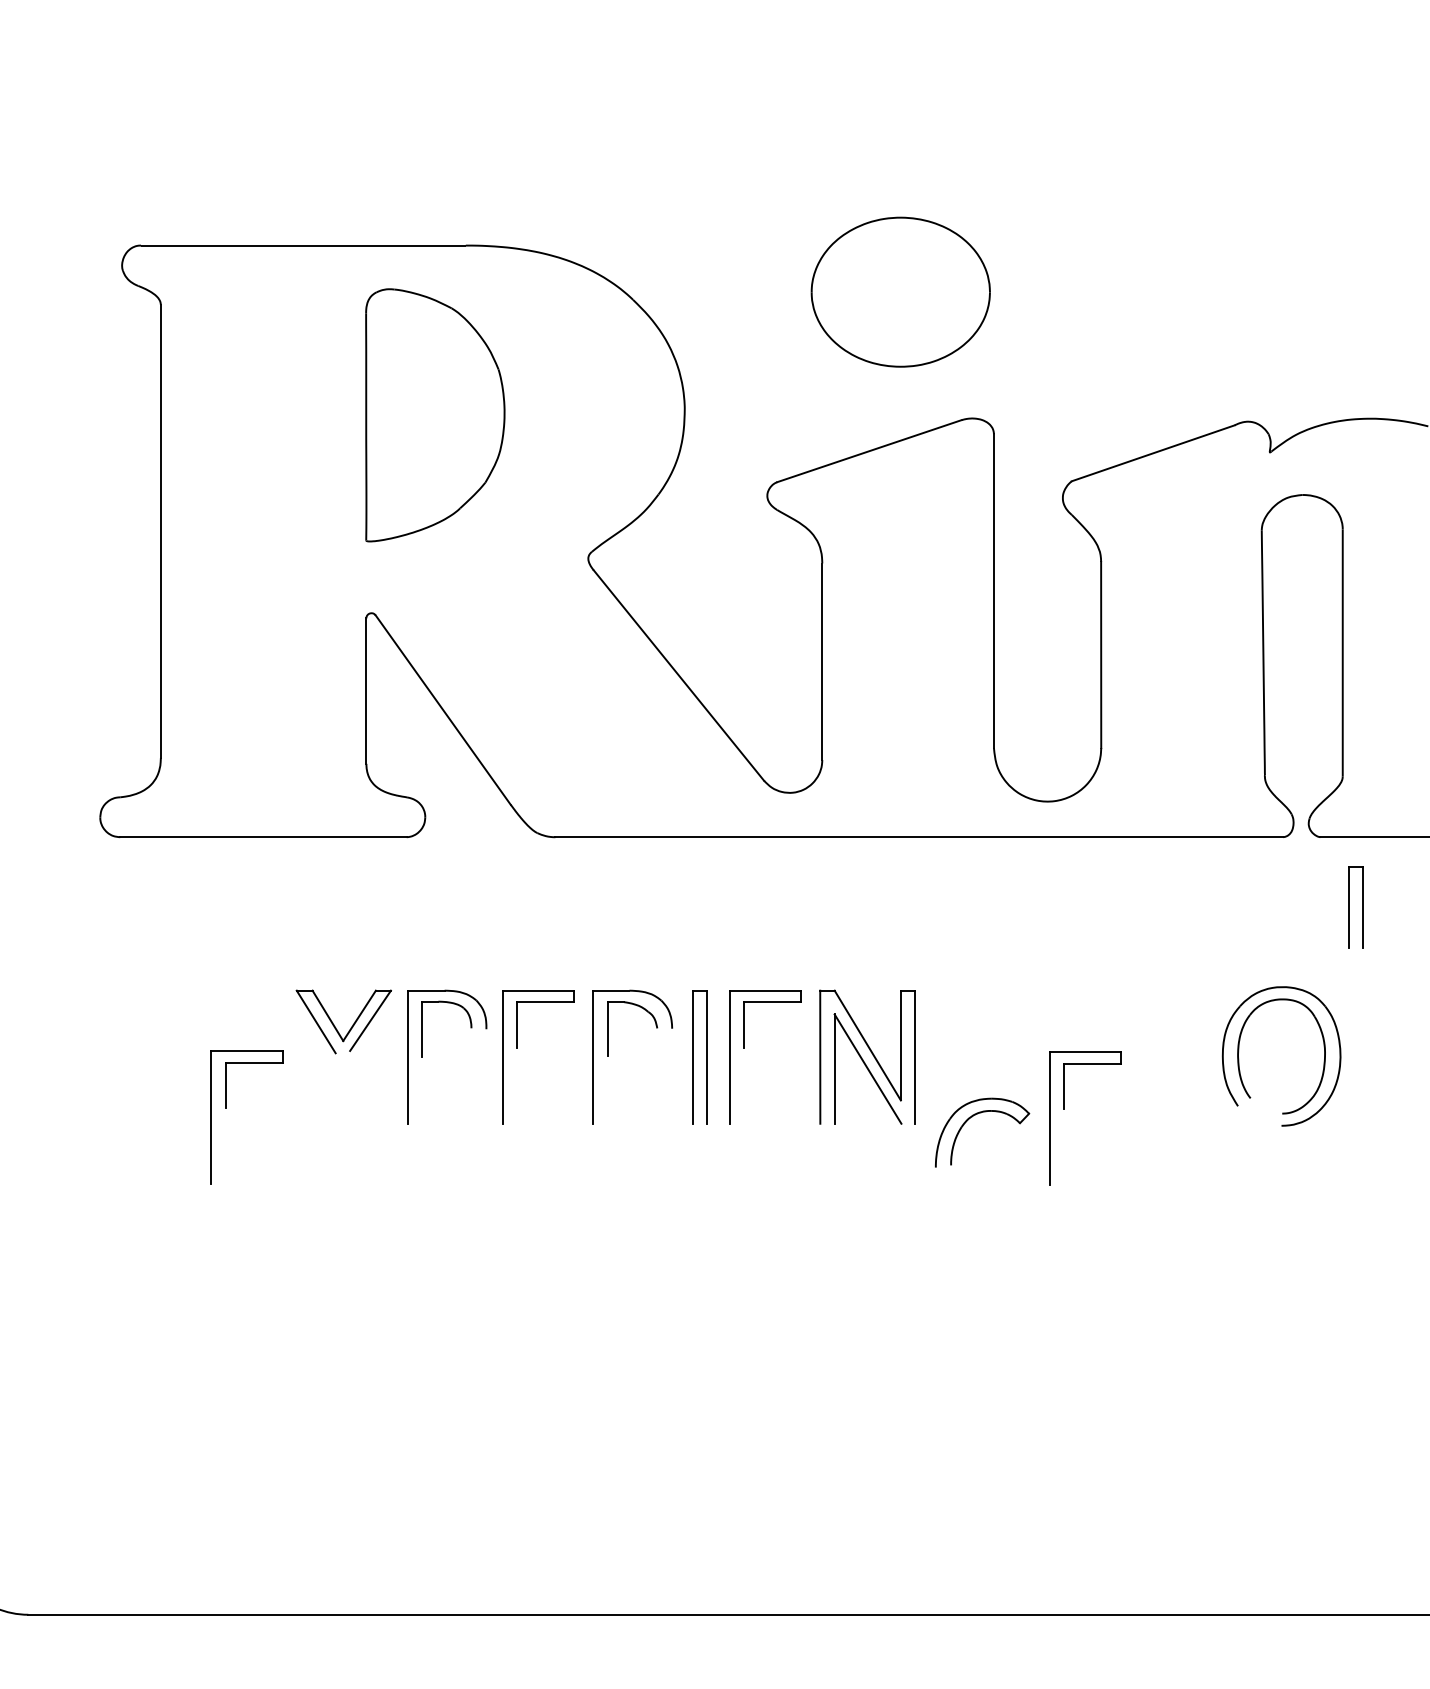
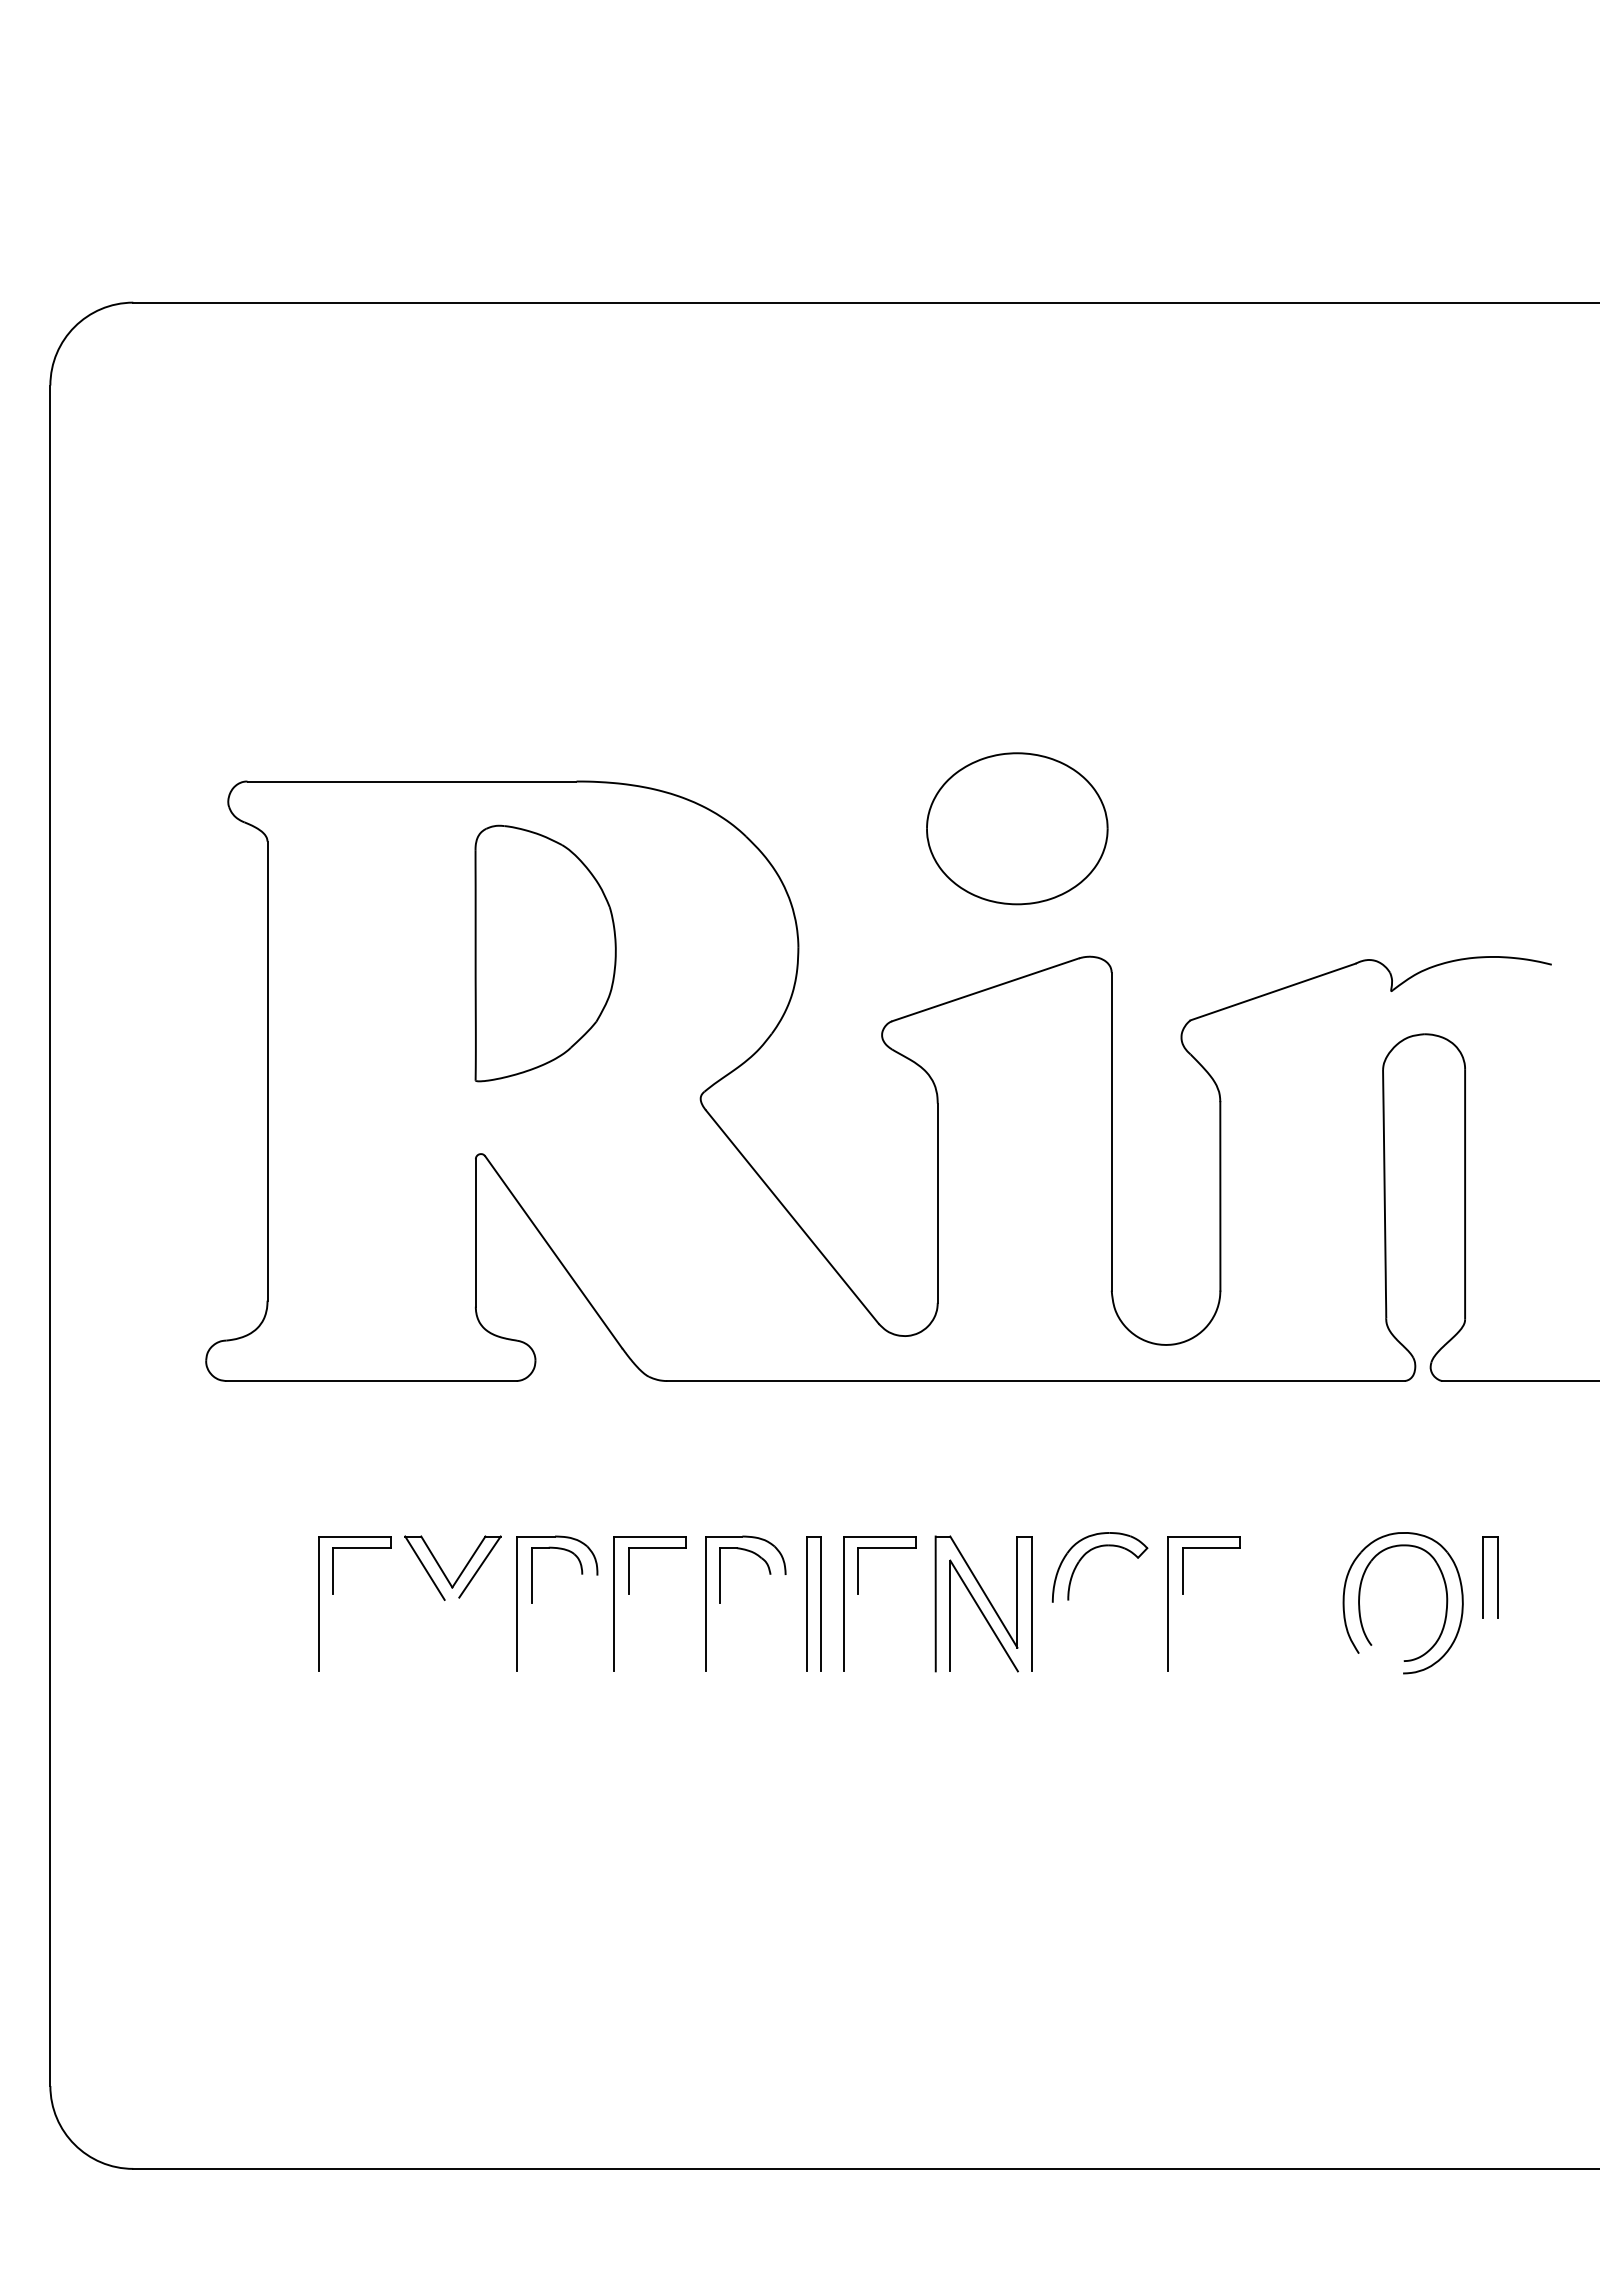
part: (1349, 907) -> (1483, 1577), moved
part: (225, 1108) -> (333, 1594), moved
part: (1064, 1109) -> (1183, 1594), moved
part: (973, 1116) -> (1090, 1551), moved

